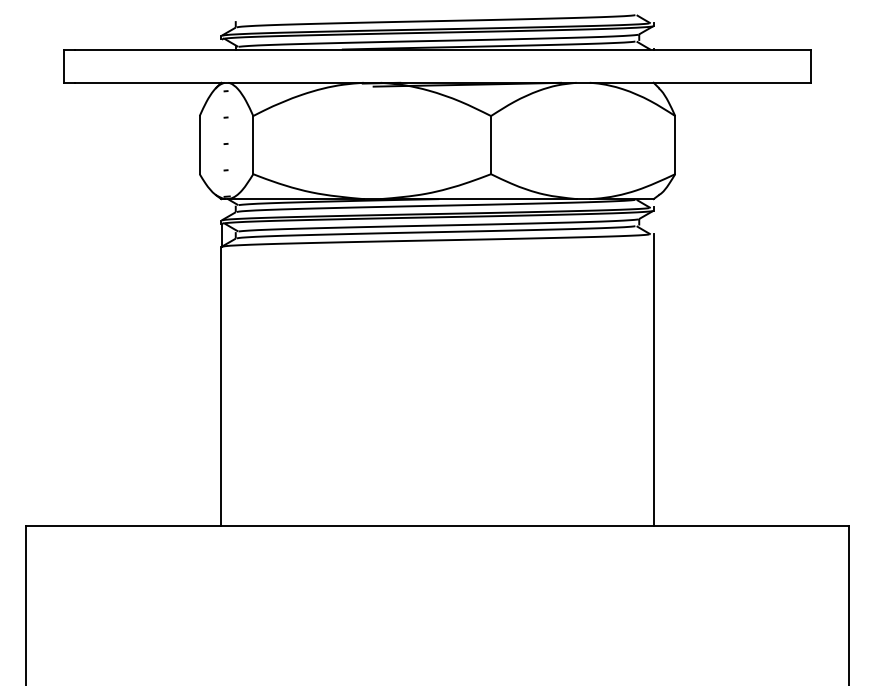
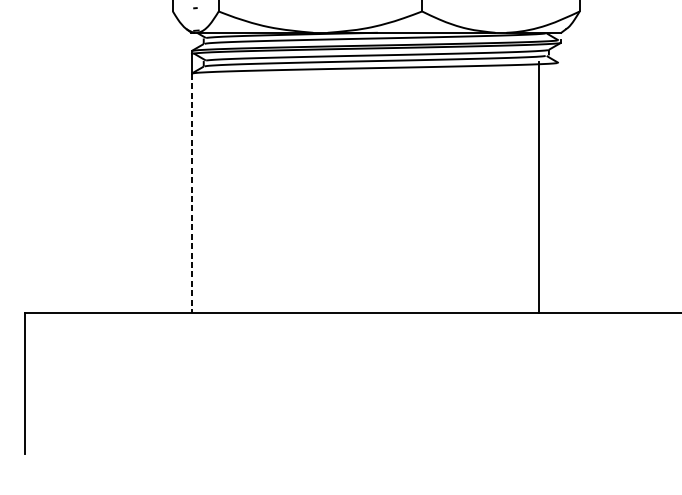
line: (653, 379) -> (538, 187), moved
line: (221, 386) -> (191, 193), solid -> dashed

